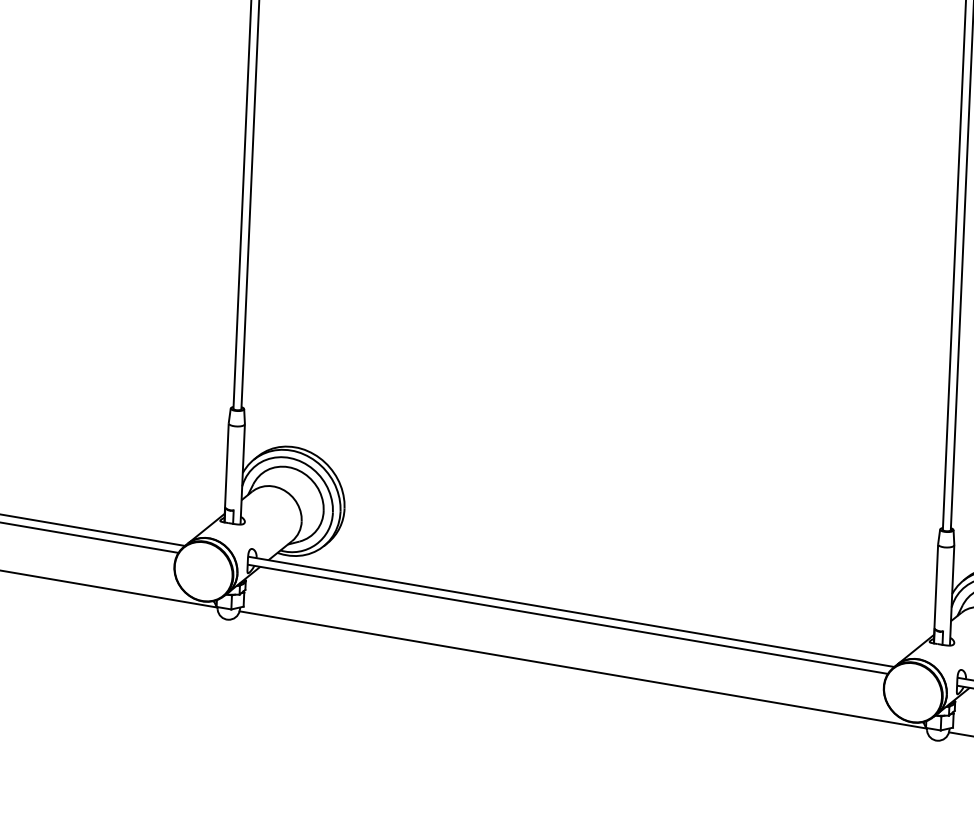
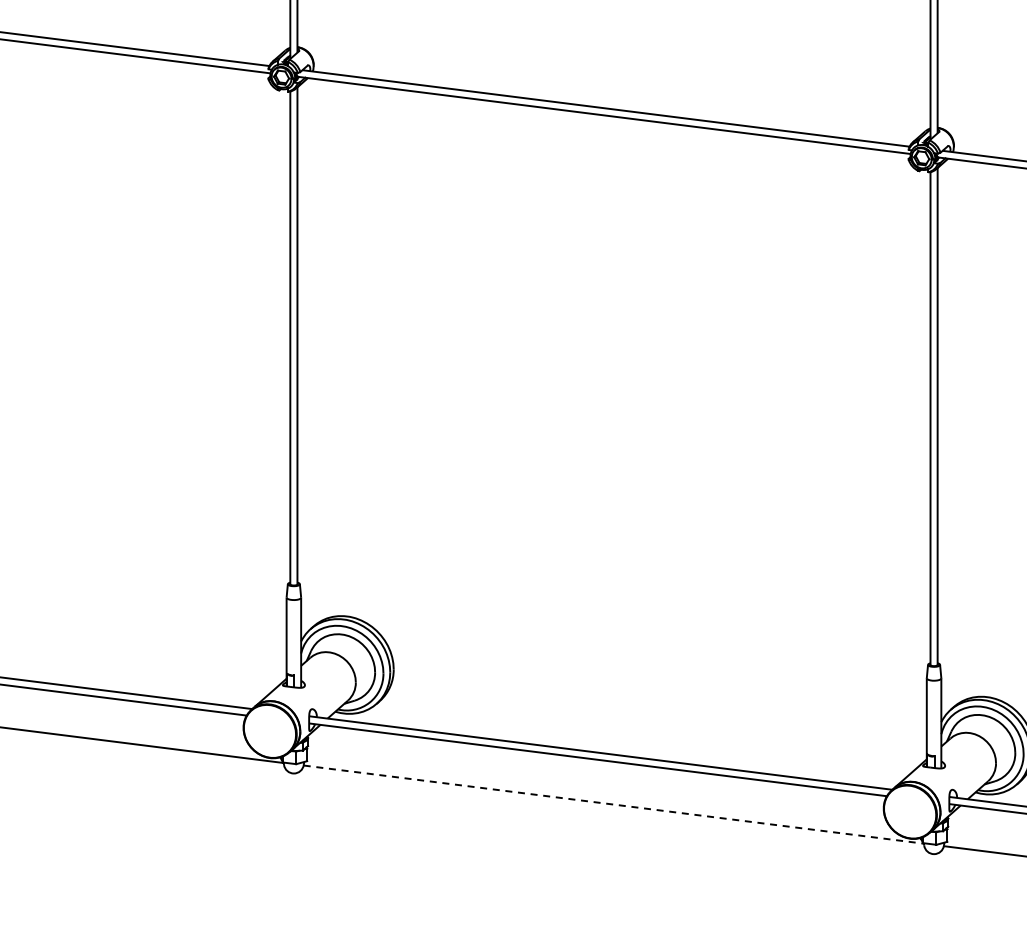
line: (582, 669) -> (613, 804), solid -> dashed

